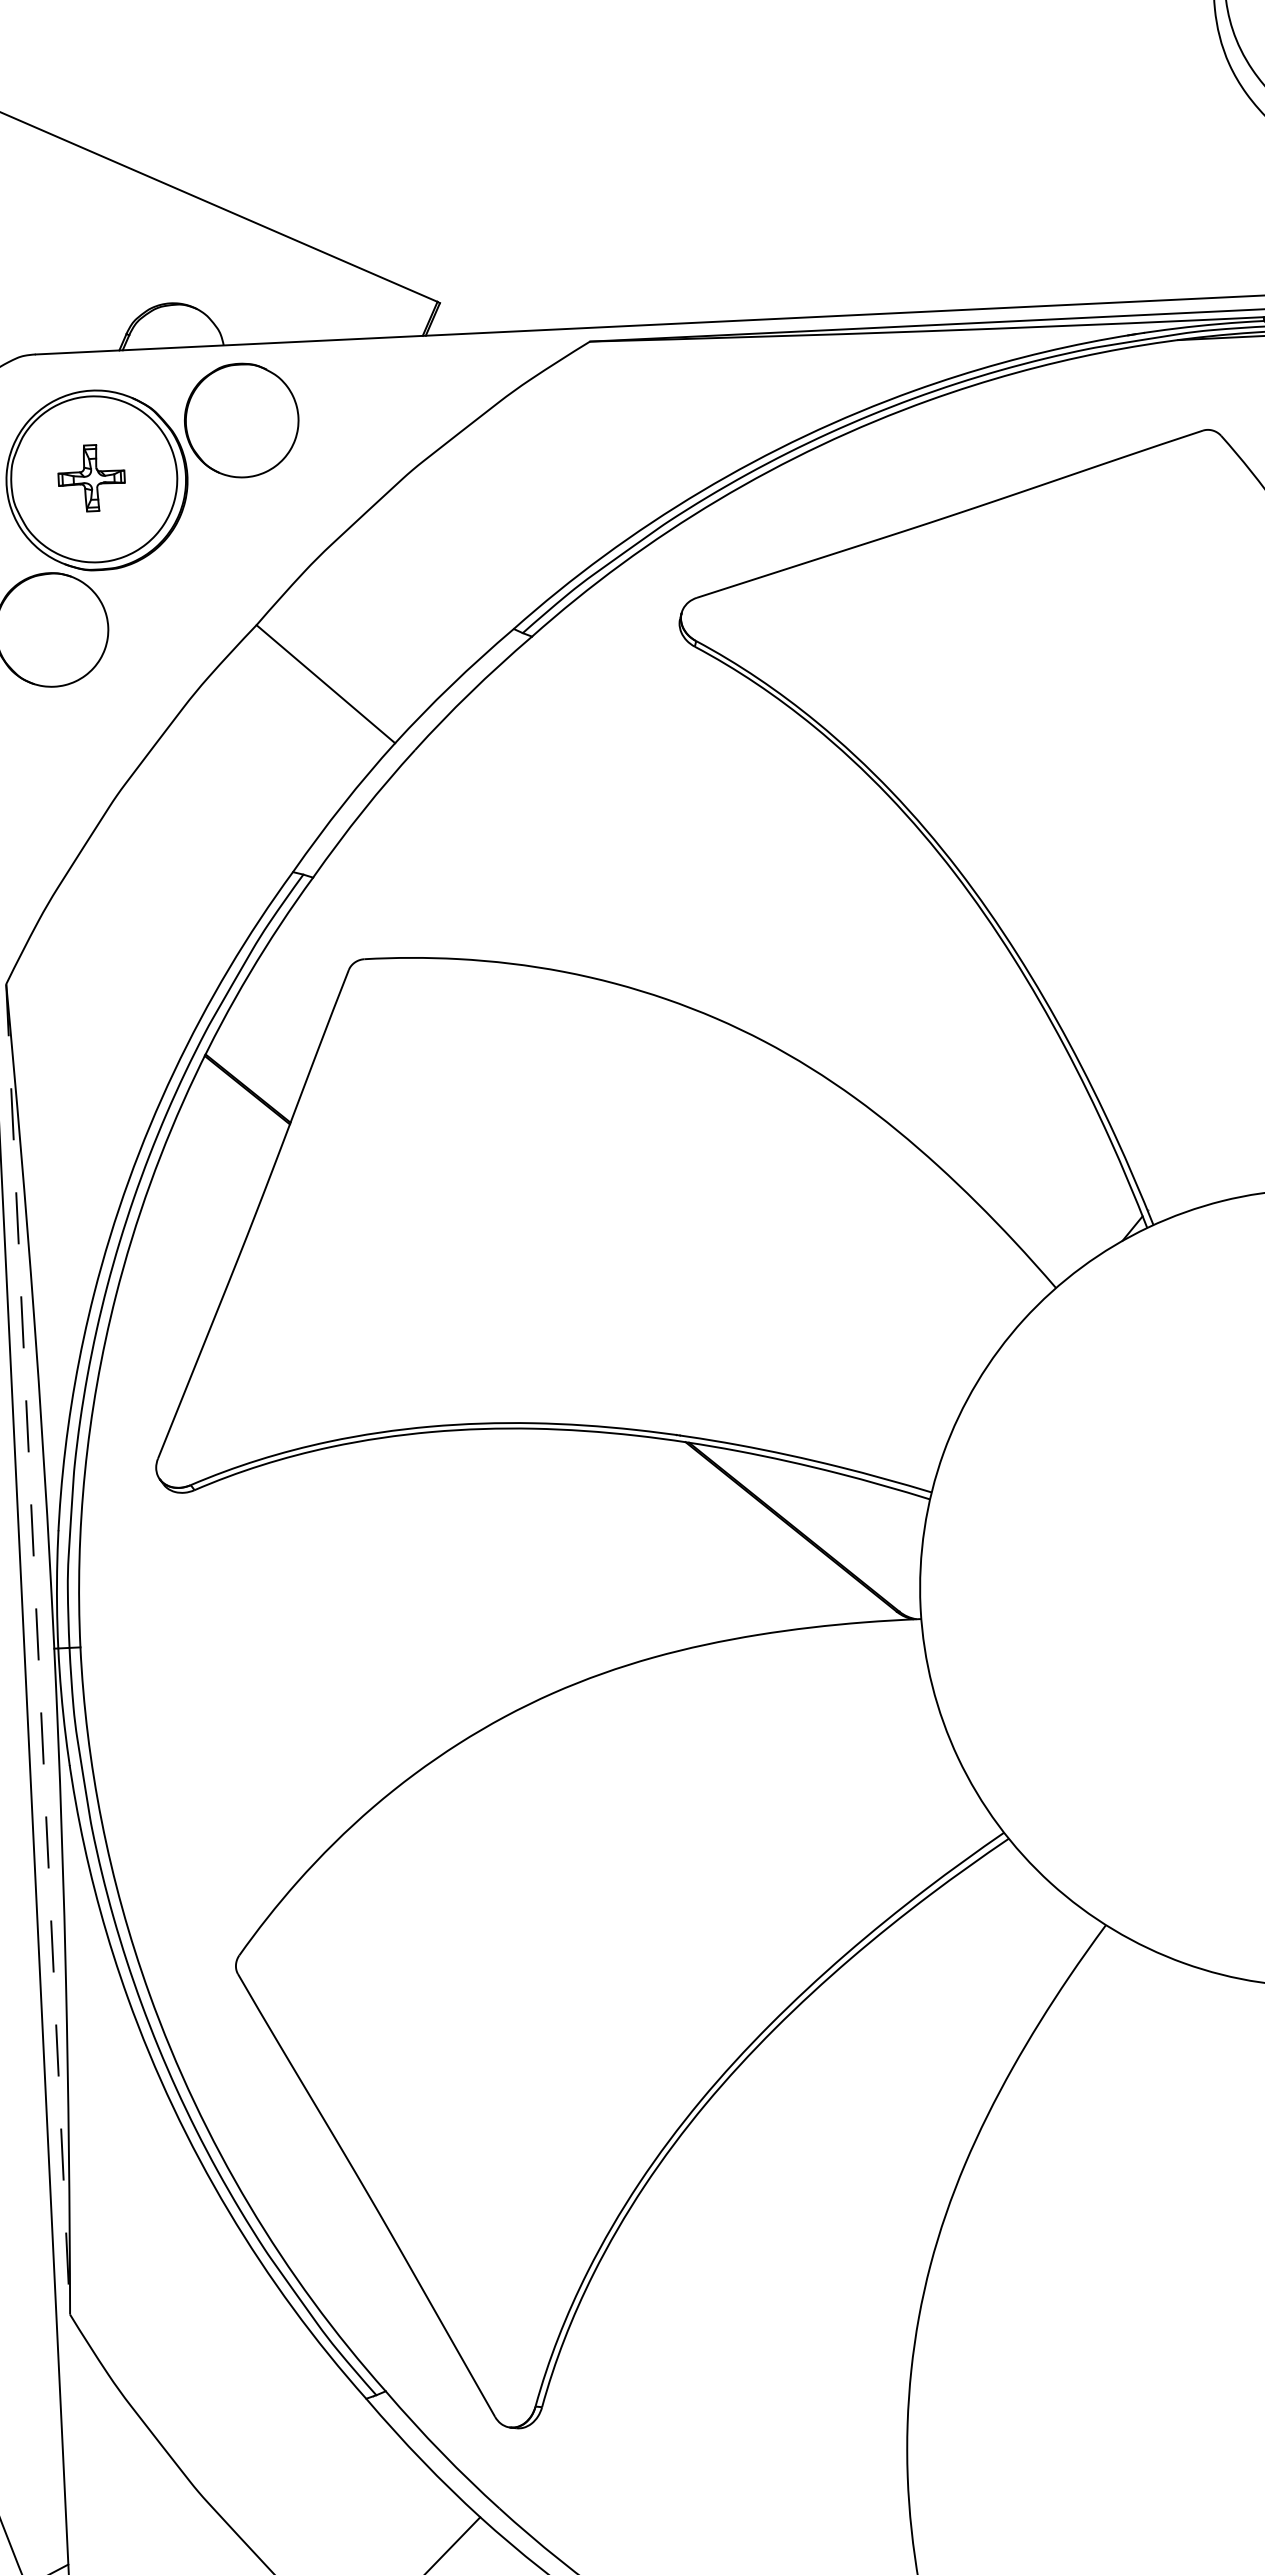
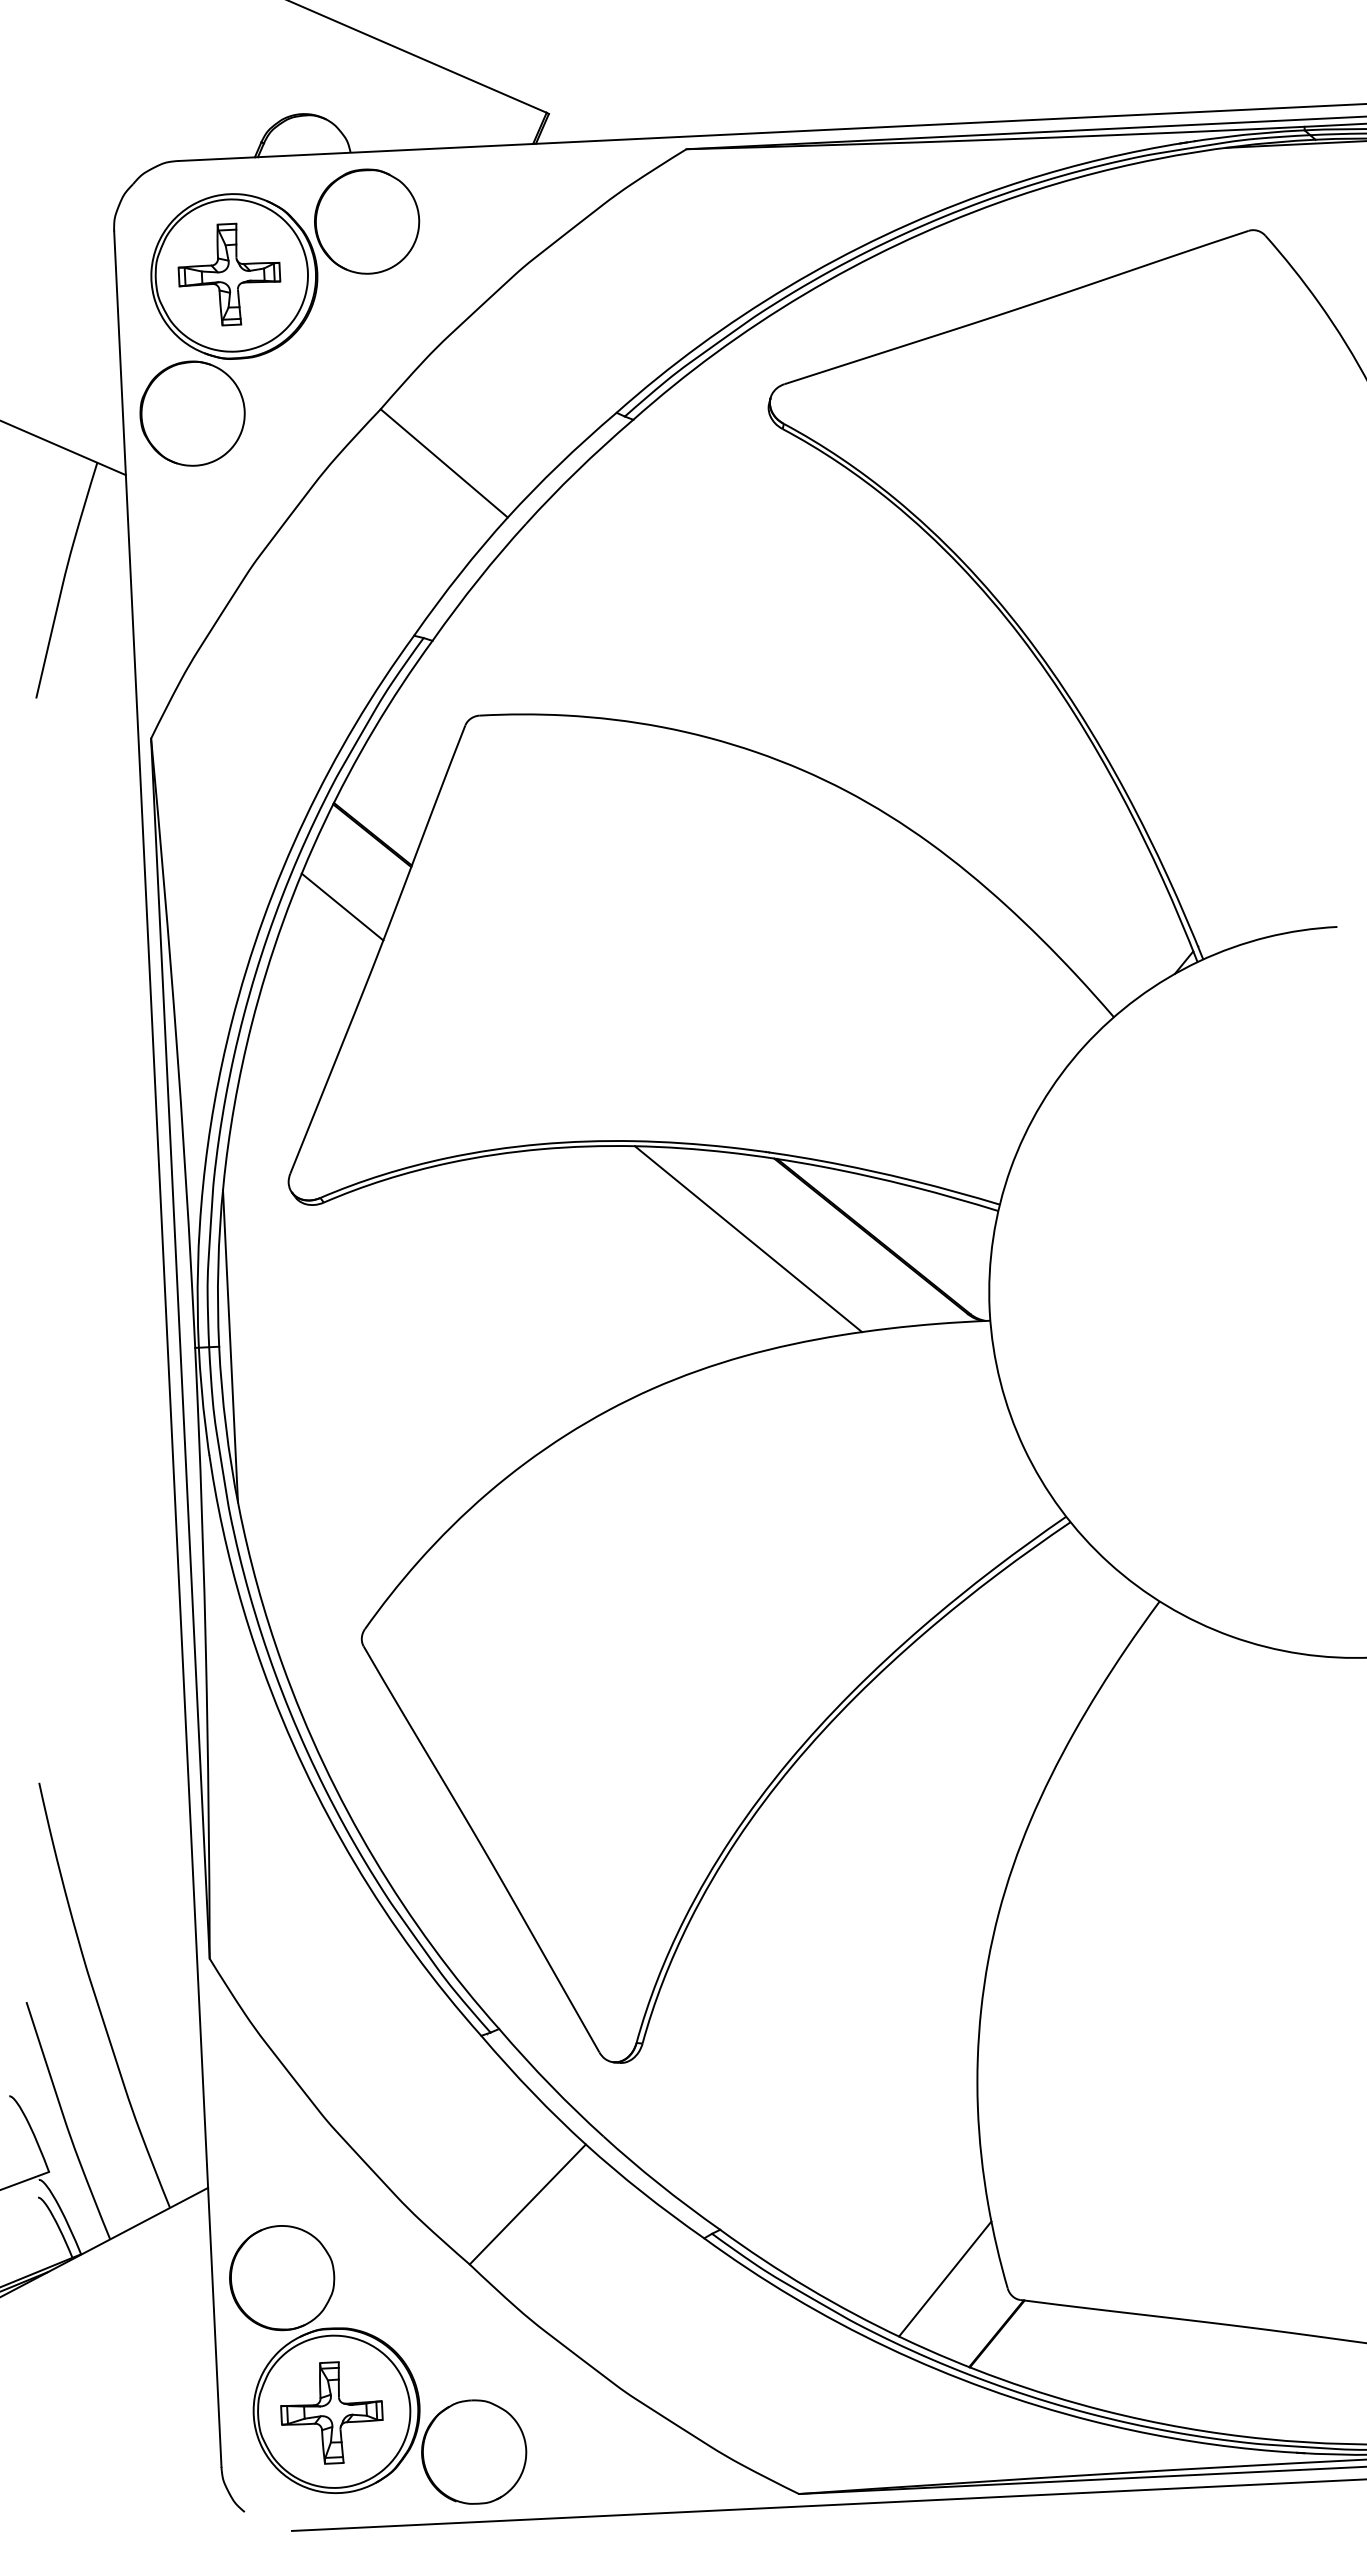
part: (91, 478) -> (229, 274), size x1.67
line: (214, 1167) -> (342, 906), added
line: (657, 1530) -> (748, 1239), added
line: (92, 1647) -> (230, 1346), added
line: (38, 1649) -> (180, 1348), dashed -> solid

